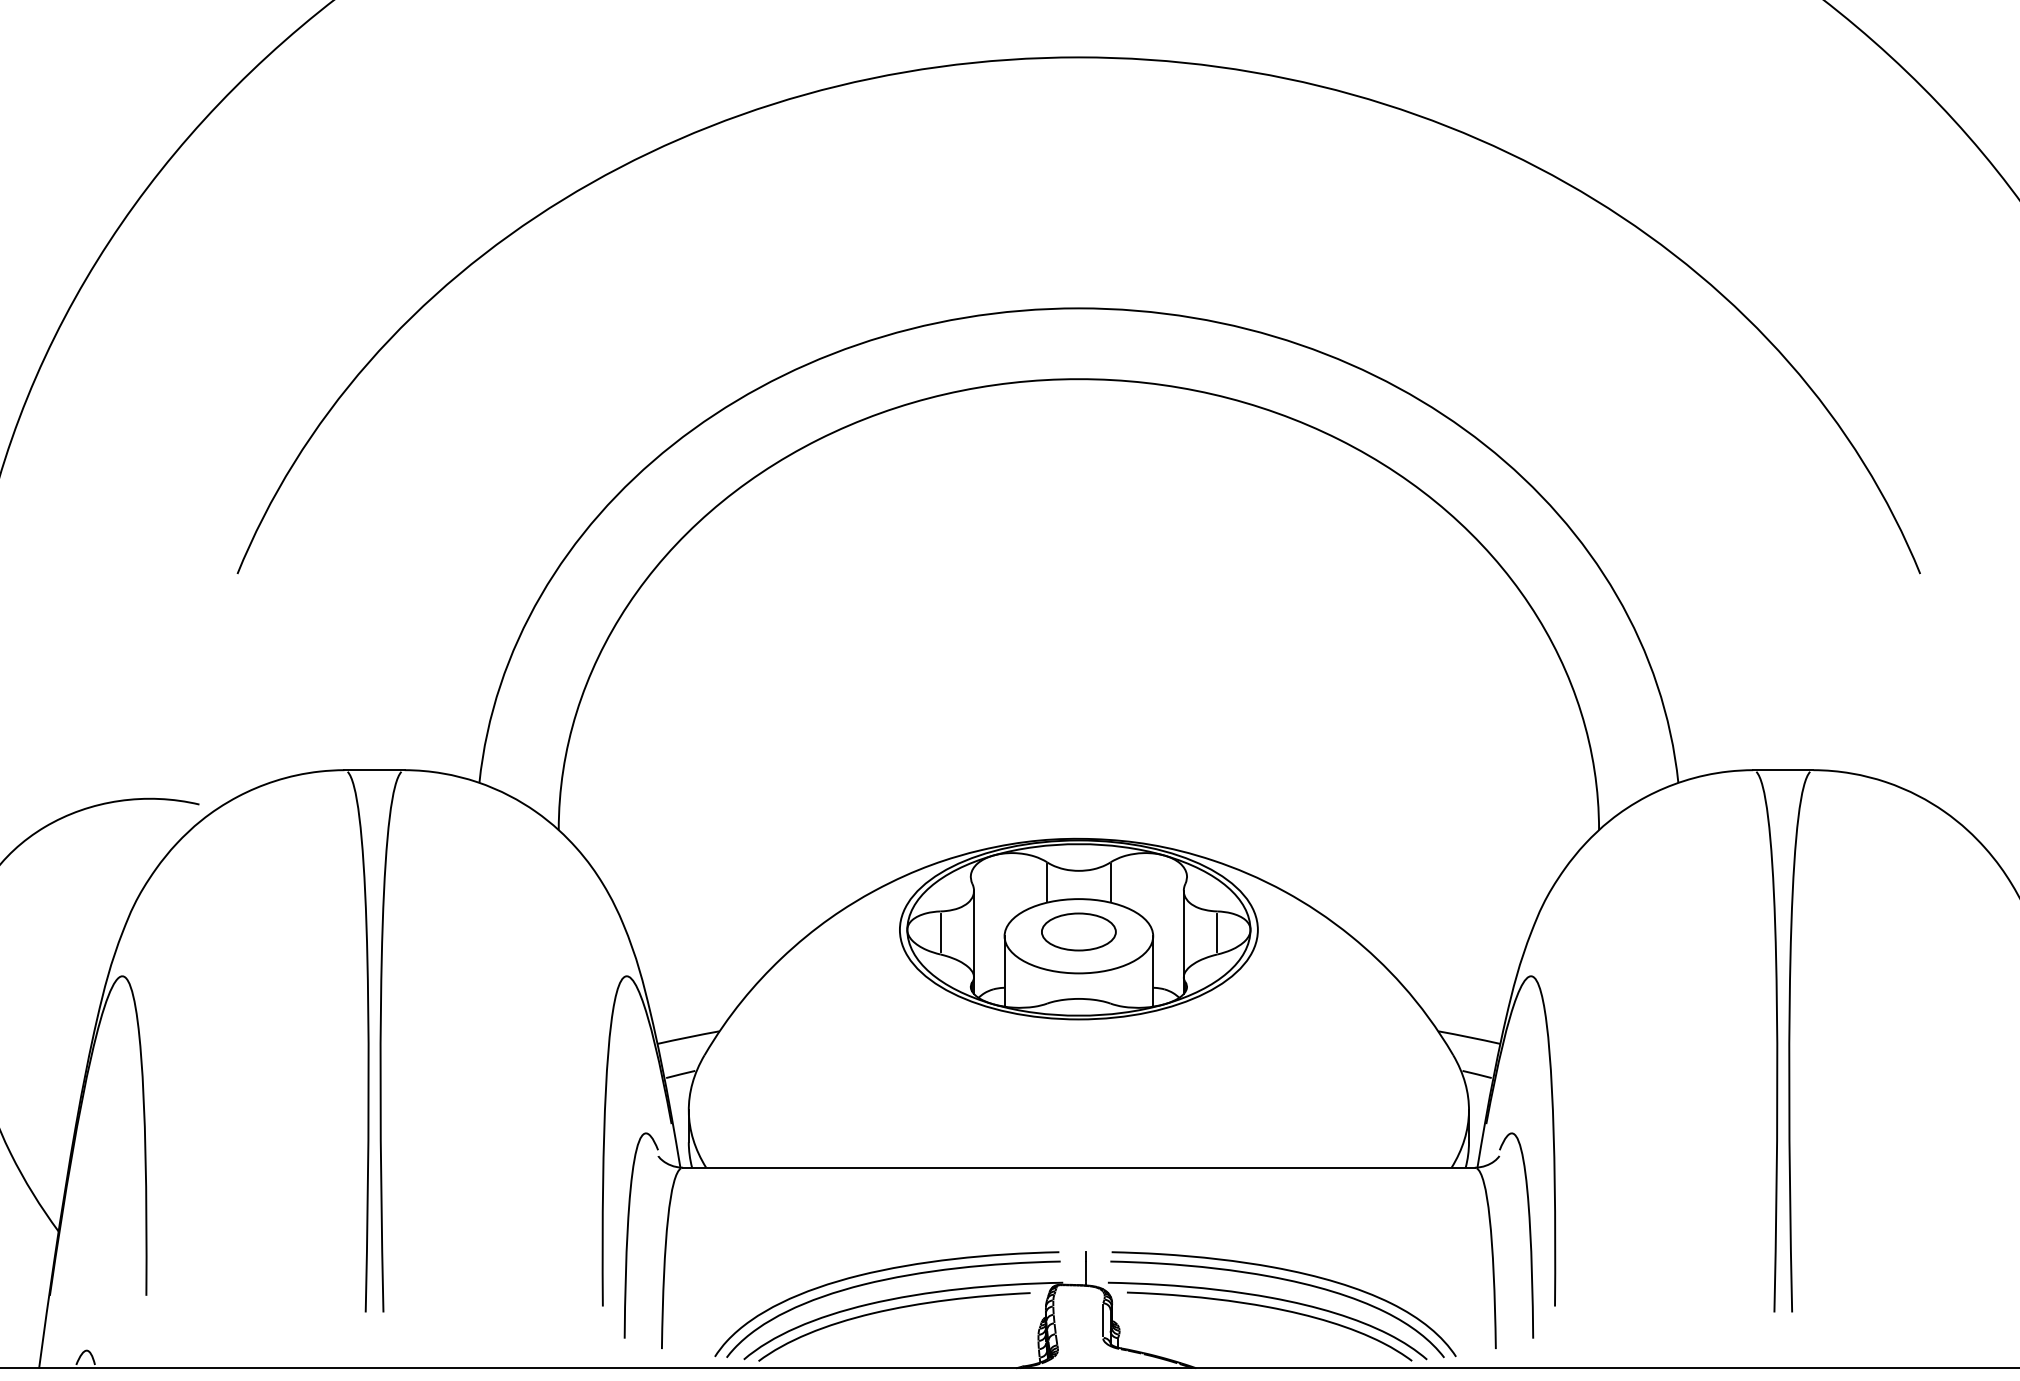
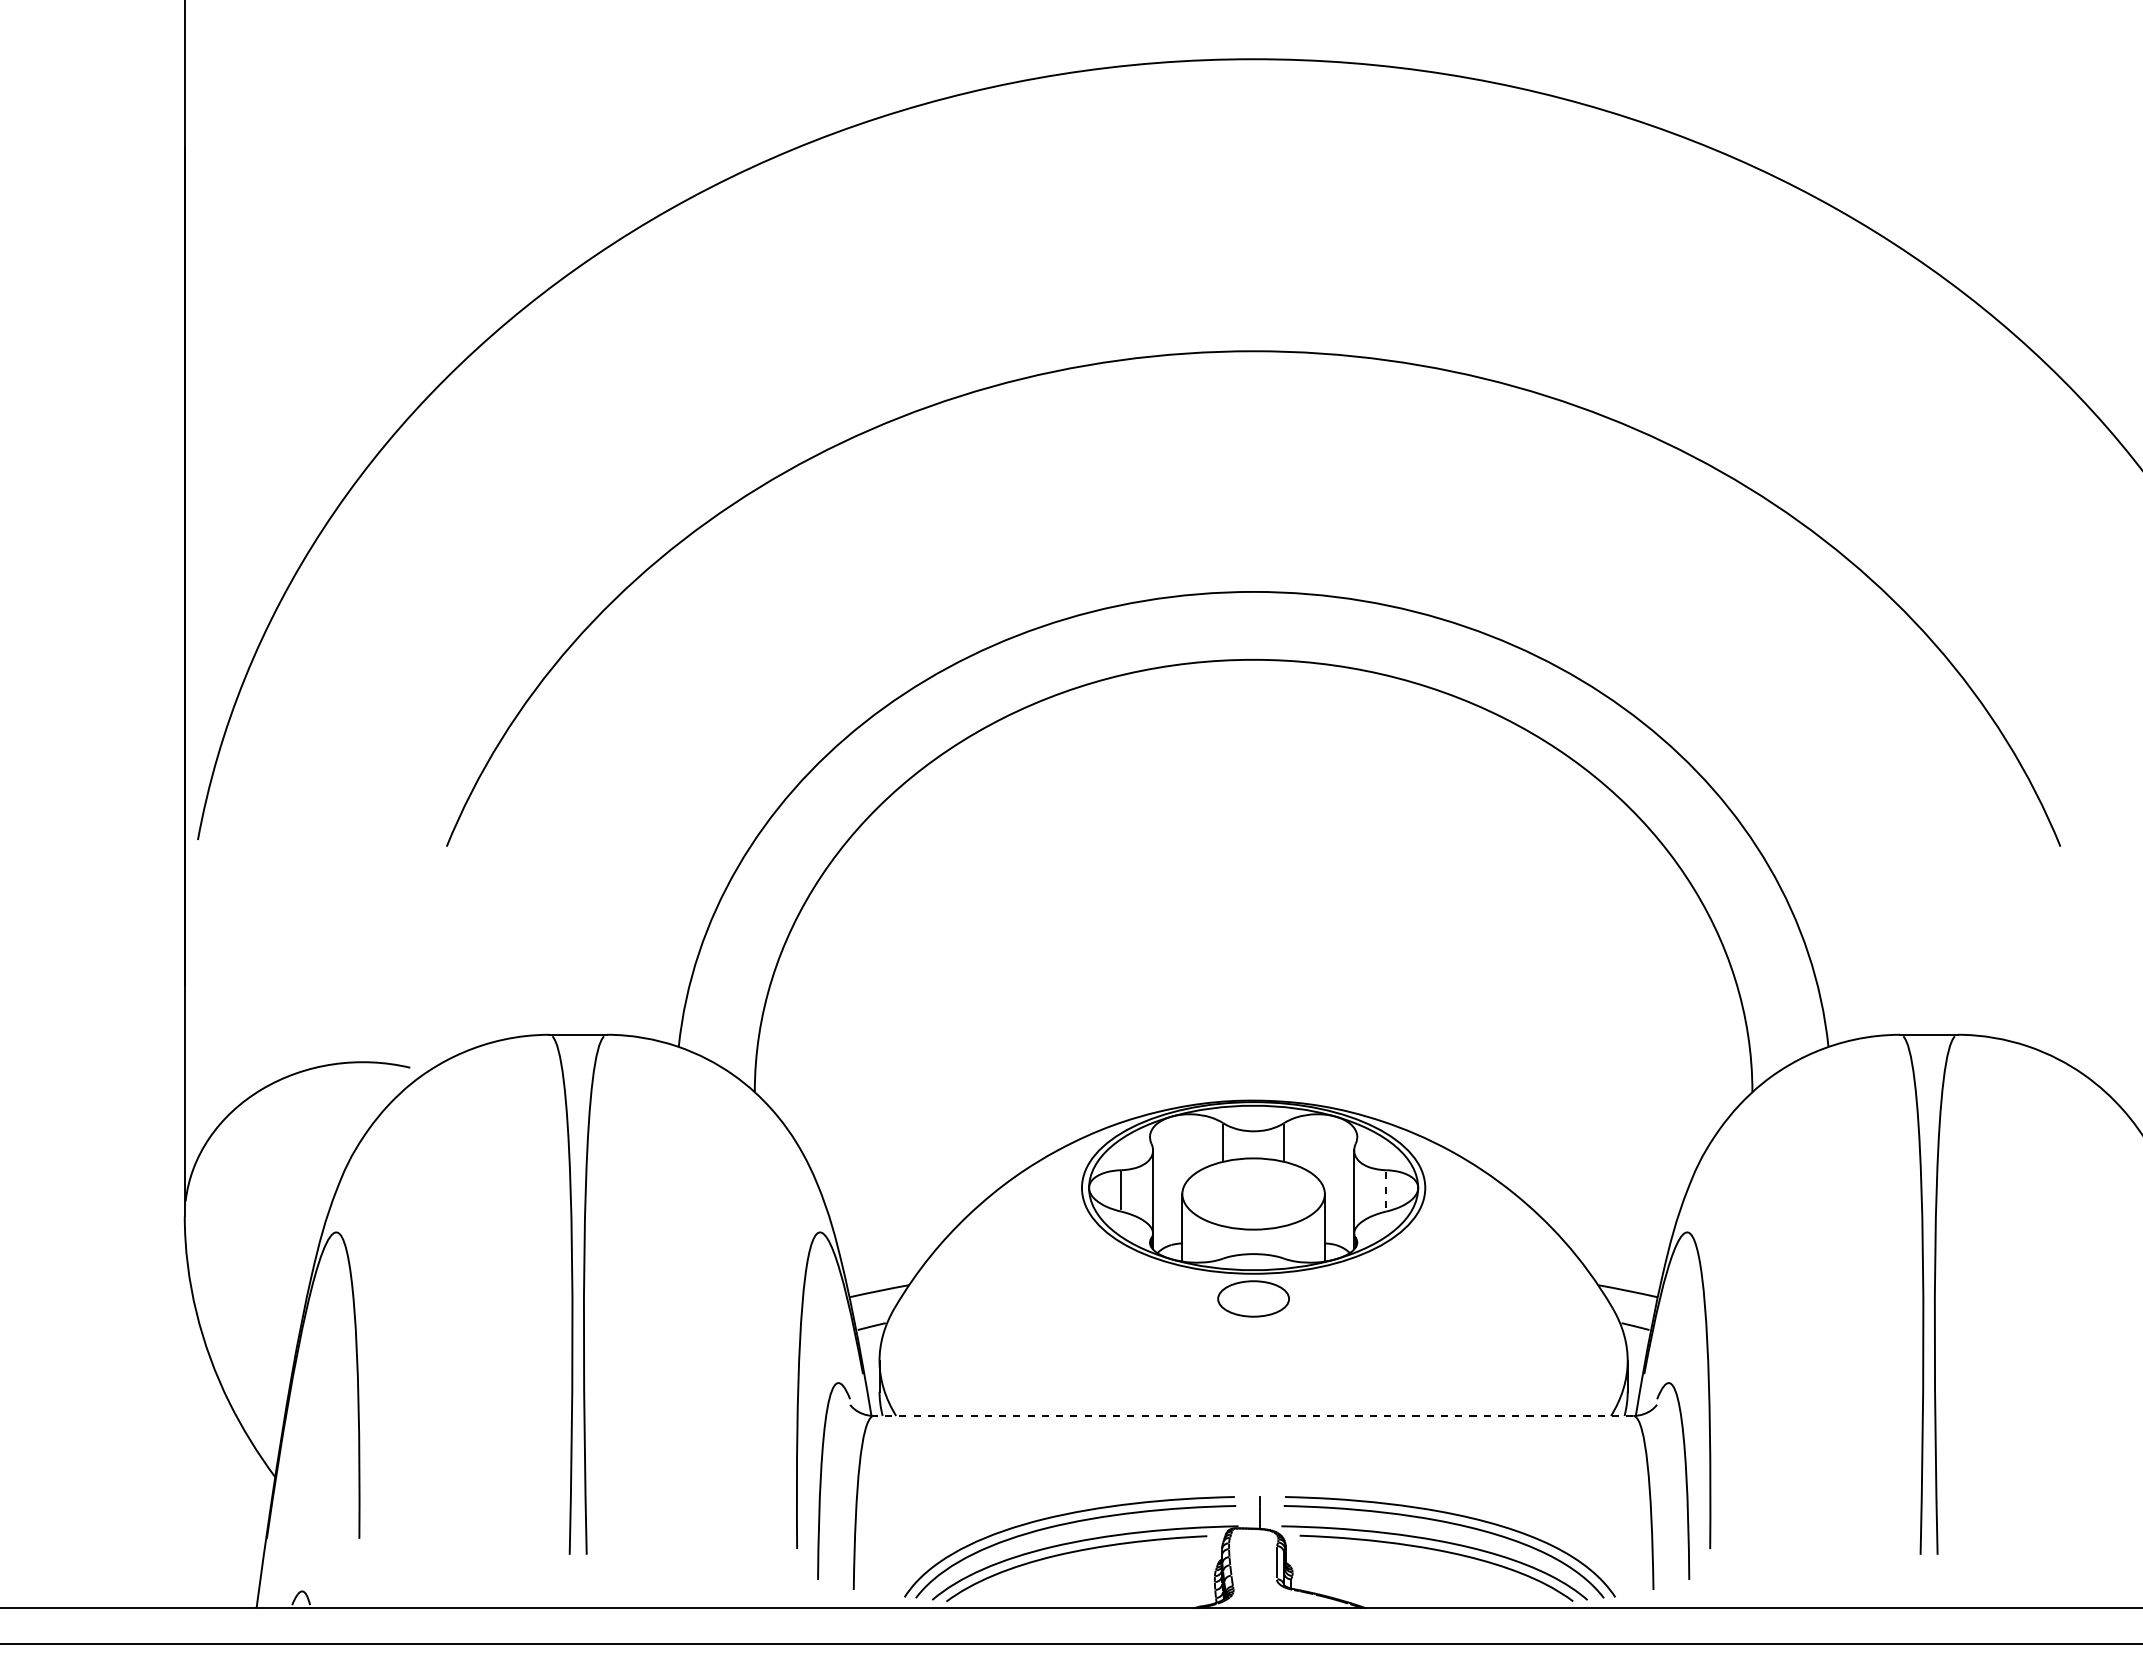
part: (1078, 931) -> (1253, 1298), moved
line: (1217, 932) -> (1386, 1190), solid -> dashed
line: (1078, 1168) -> (1253, 1416), solid -> dashed

